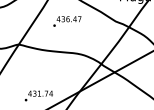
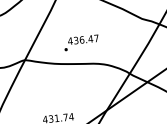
text: (67, 21) -> (81, 42), moved

